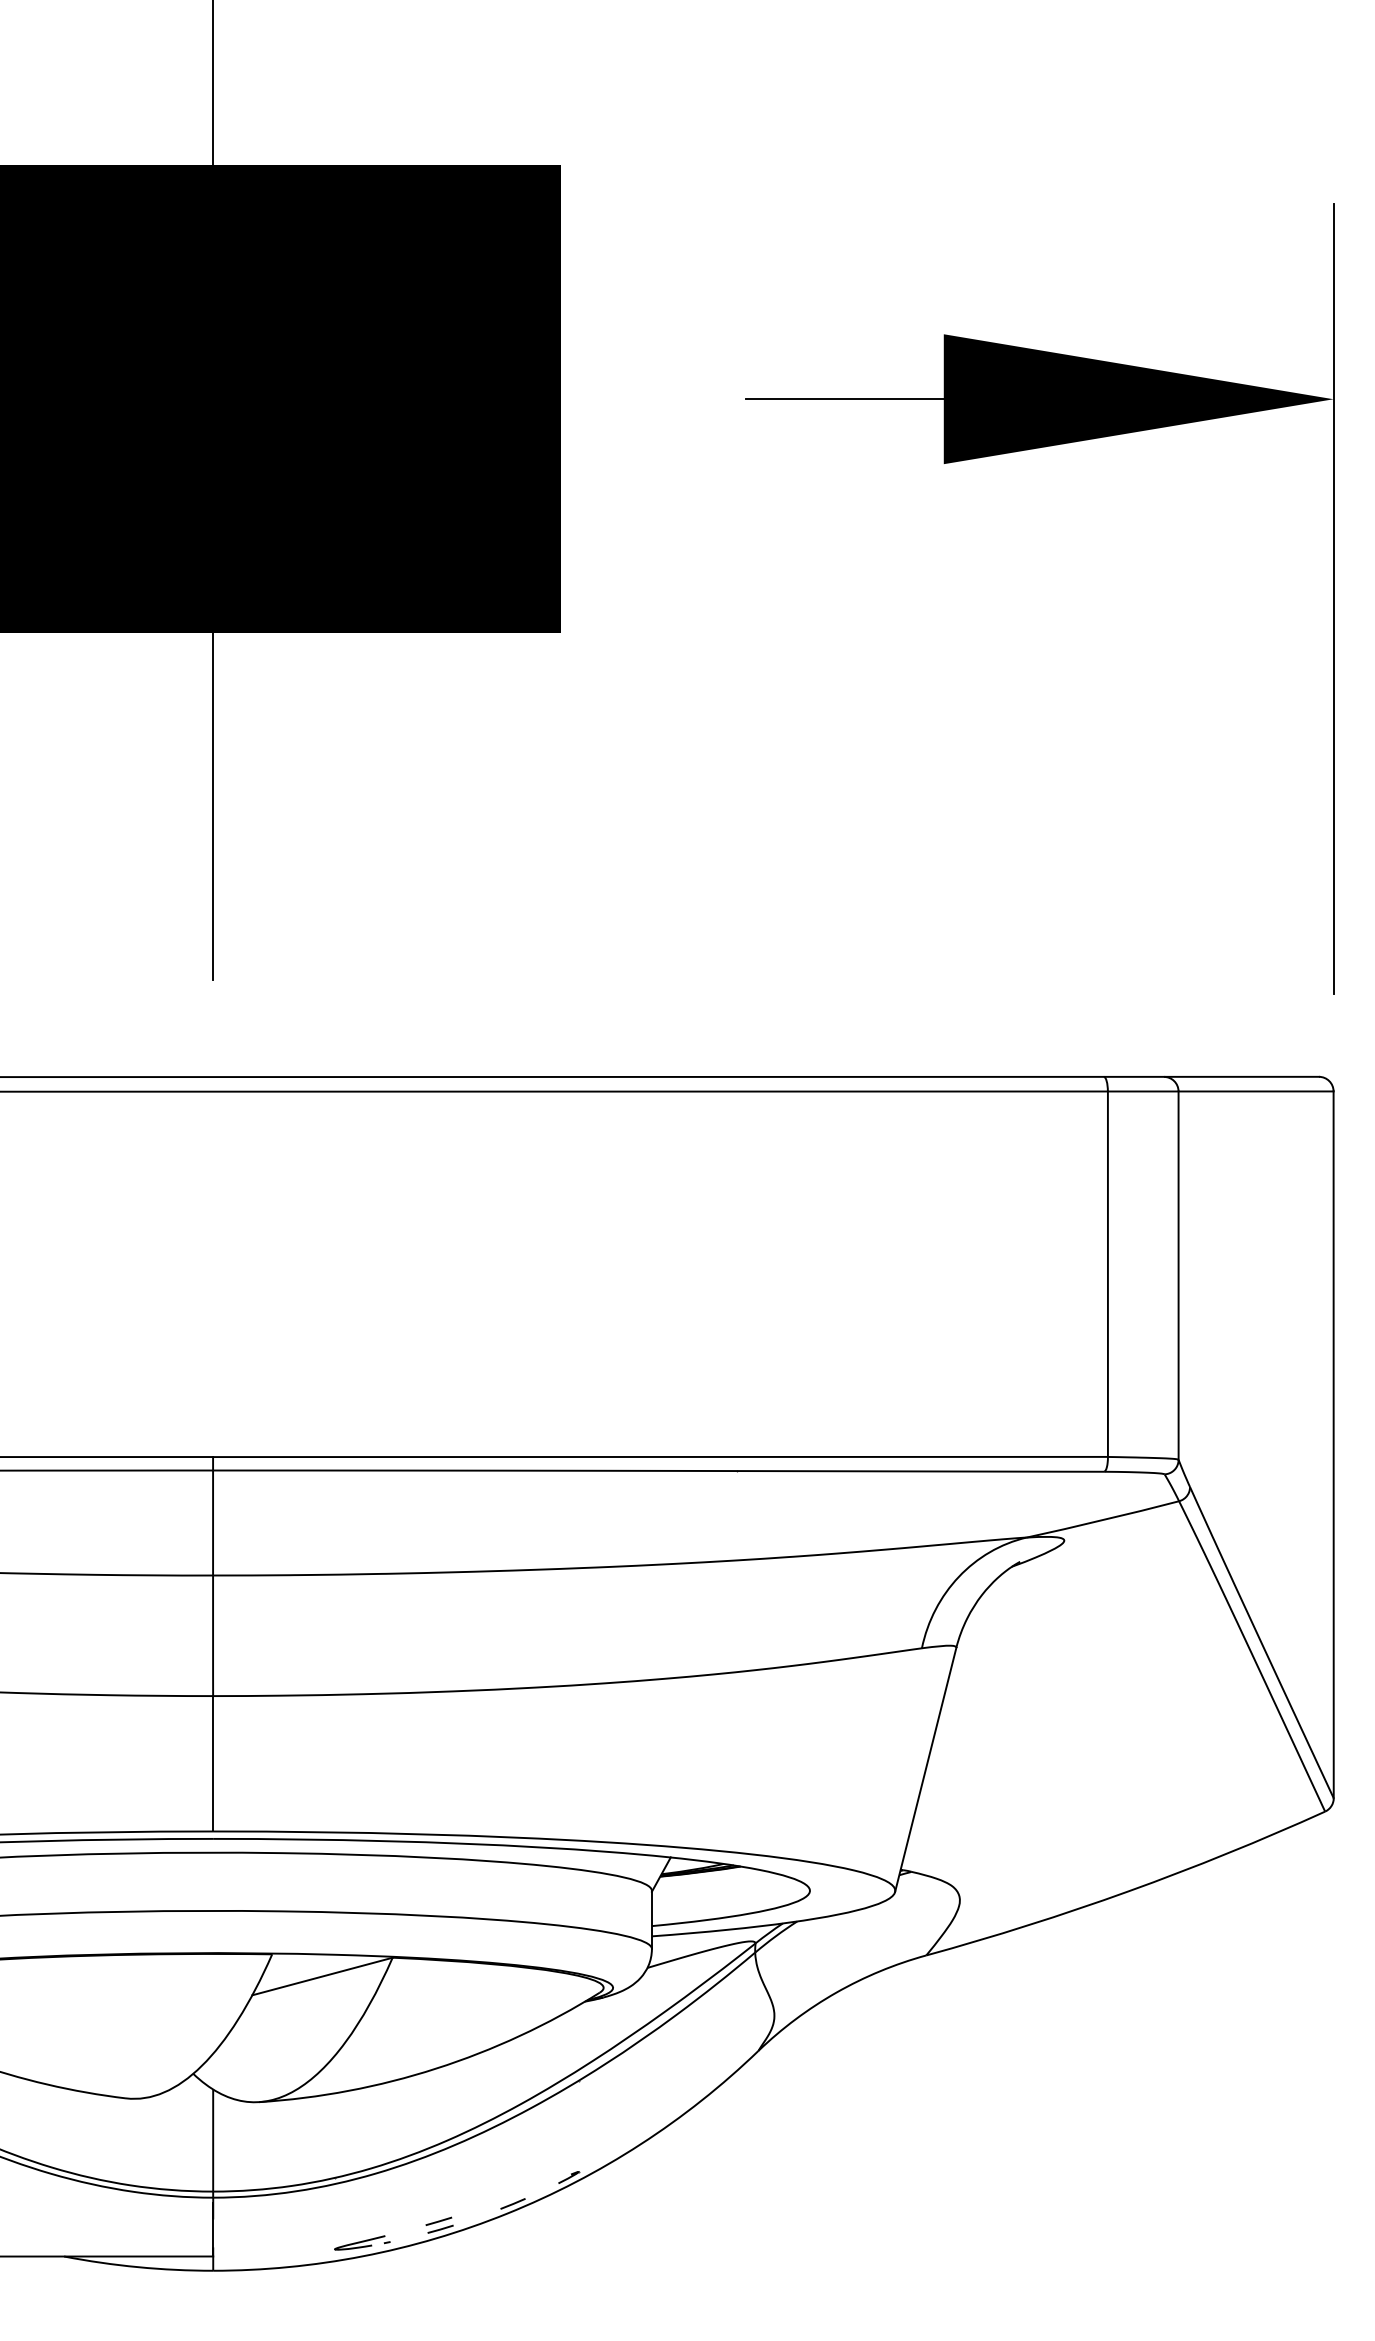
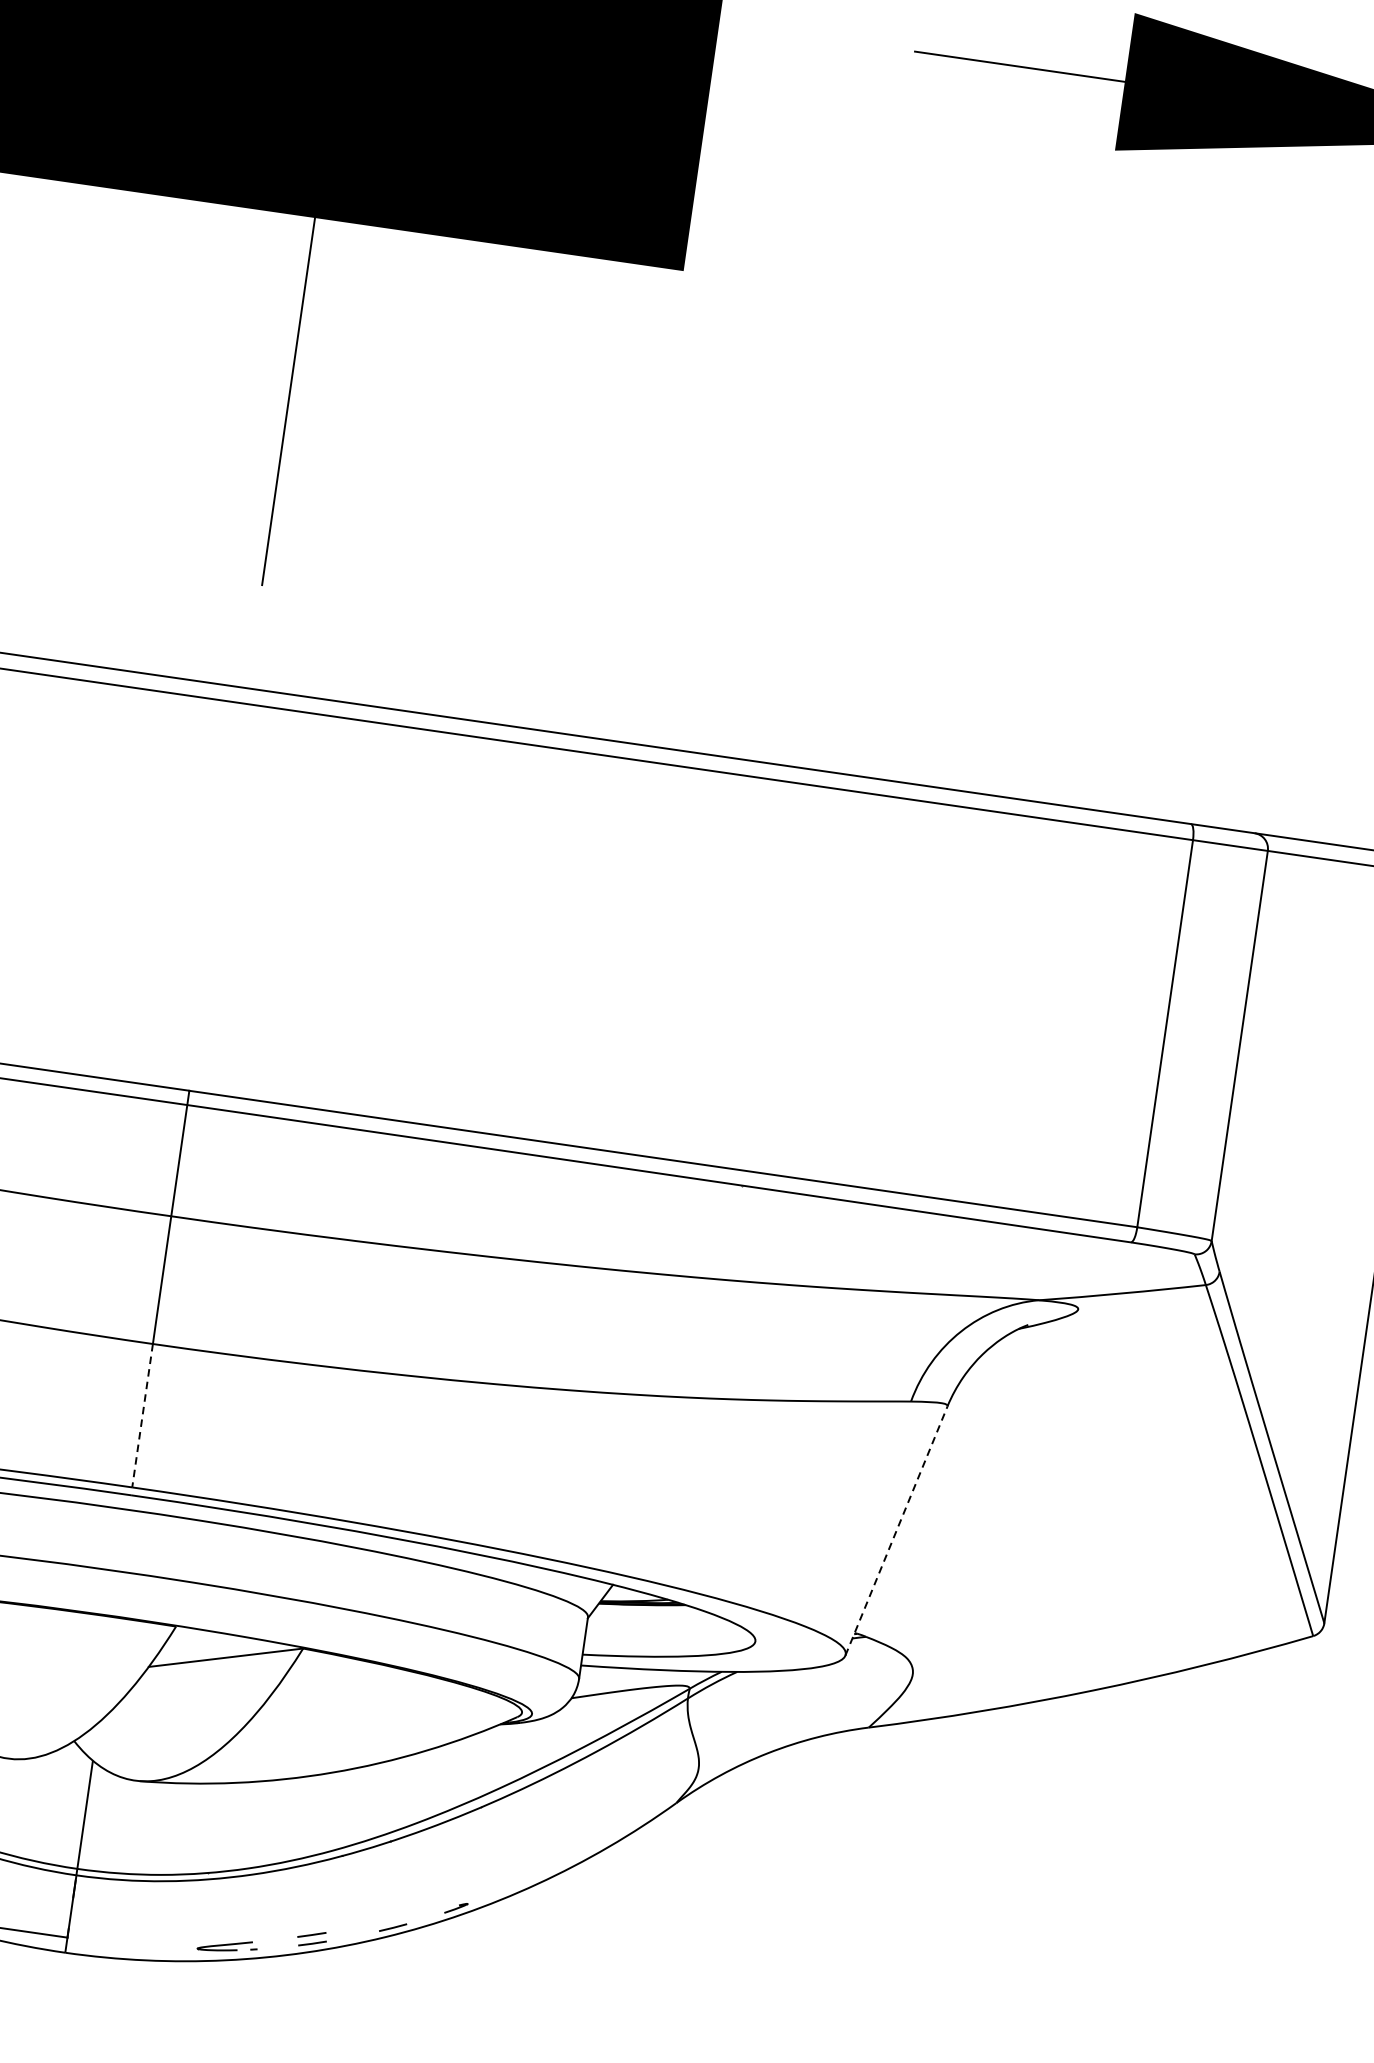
line: (213, 1763) -> (143, 1415), solid -> dashed
line: (925, 1769) -> (896, 1530), solid -> dashed

